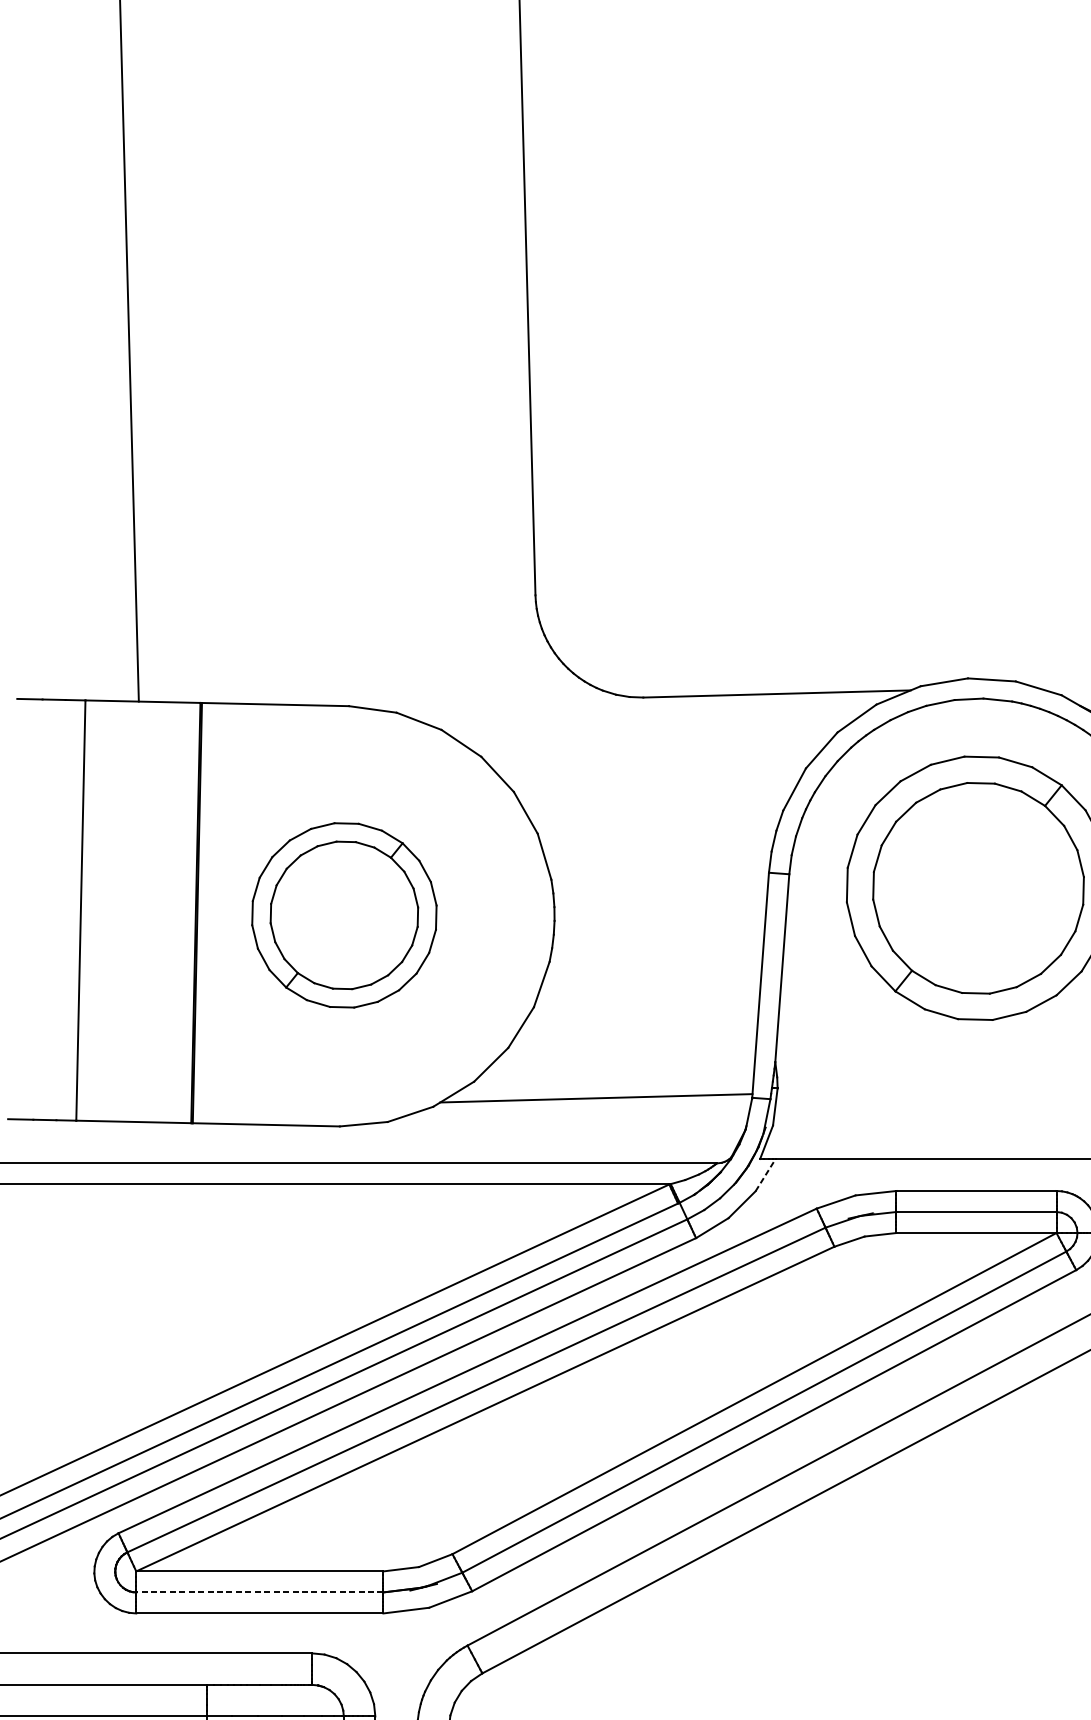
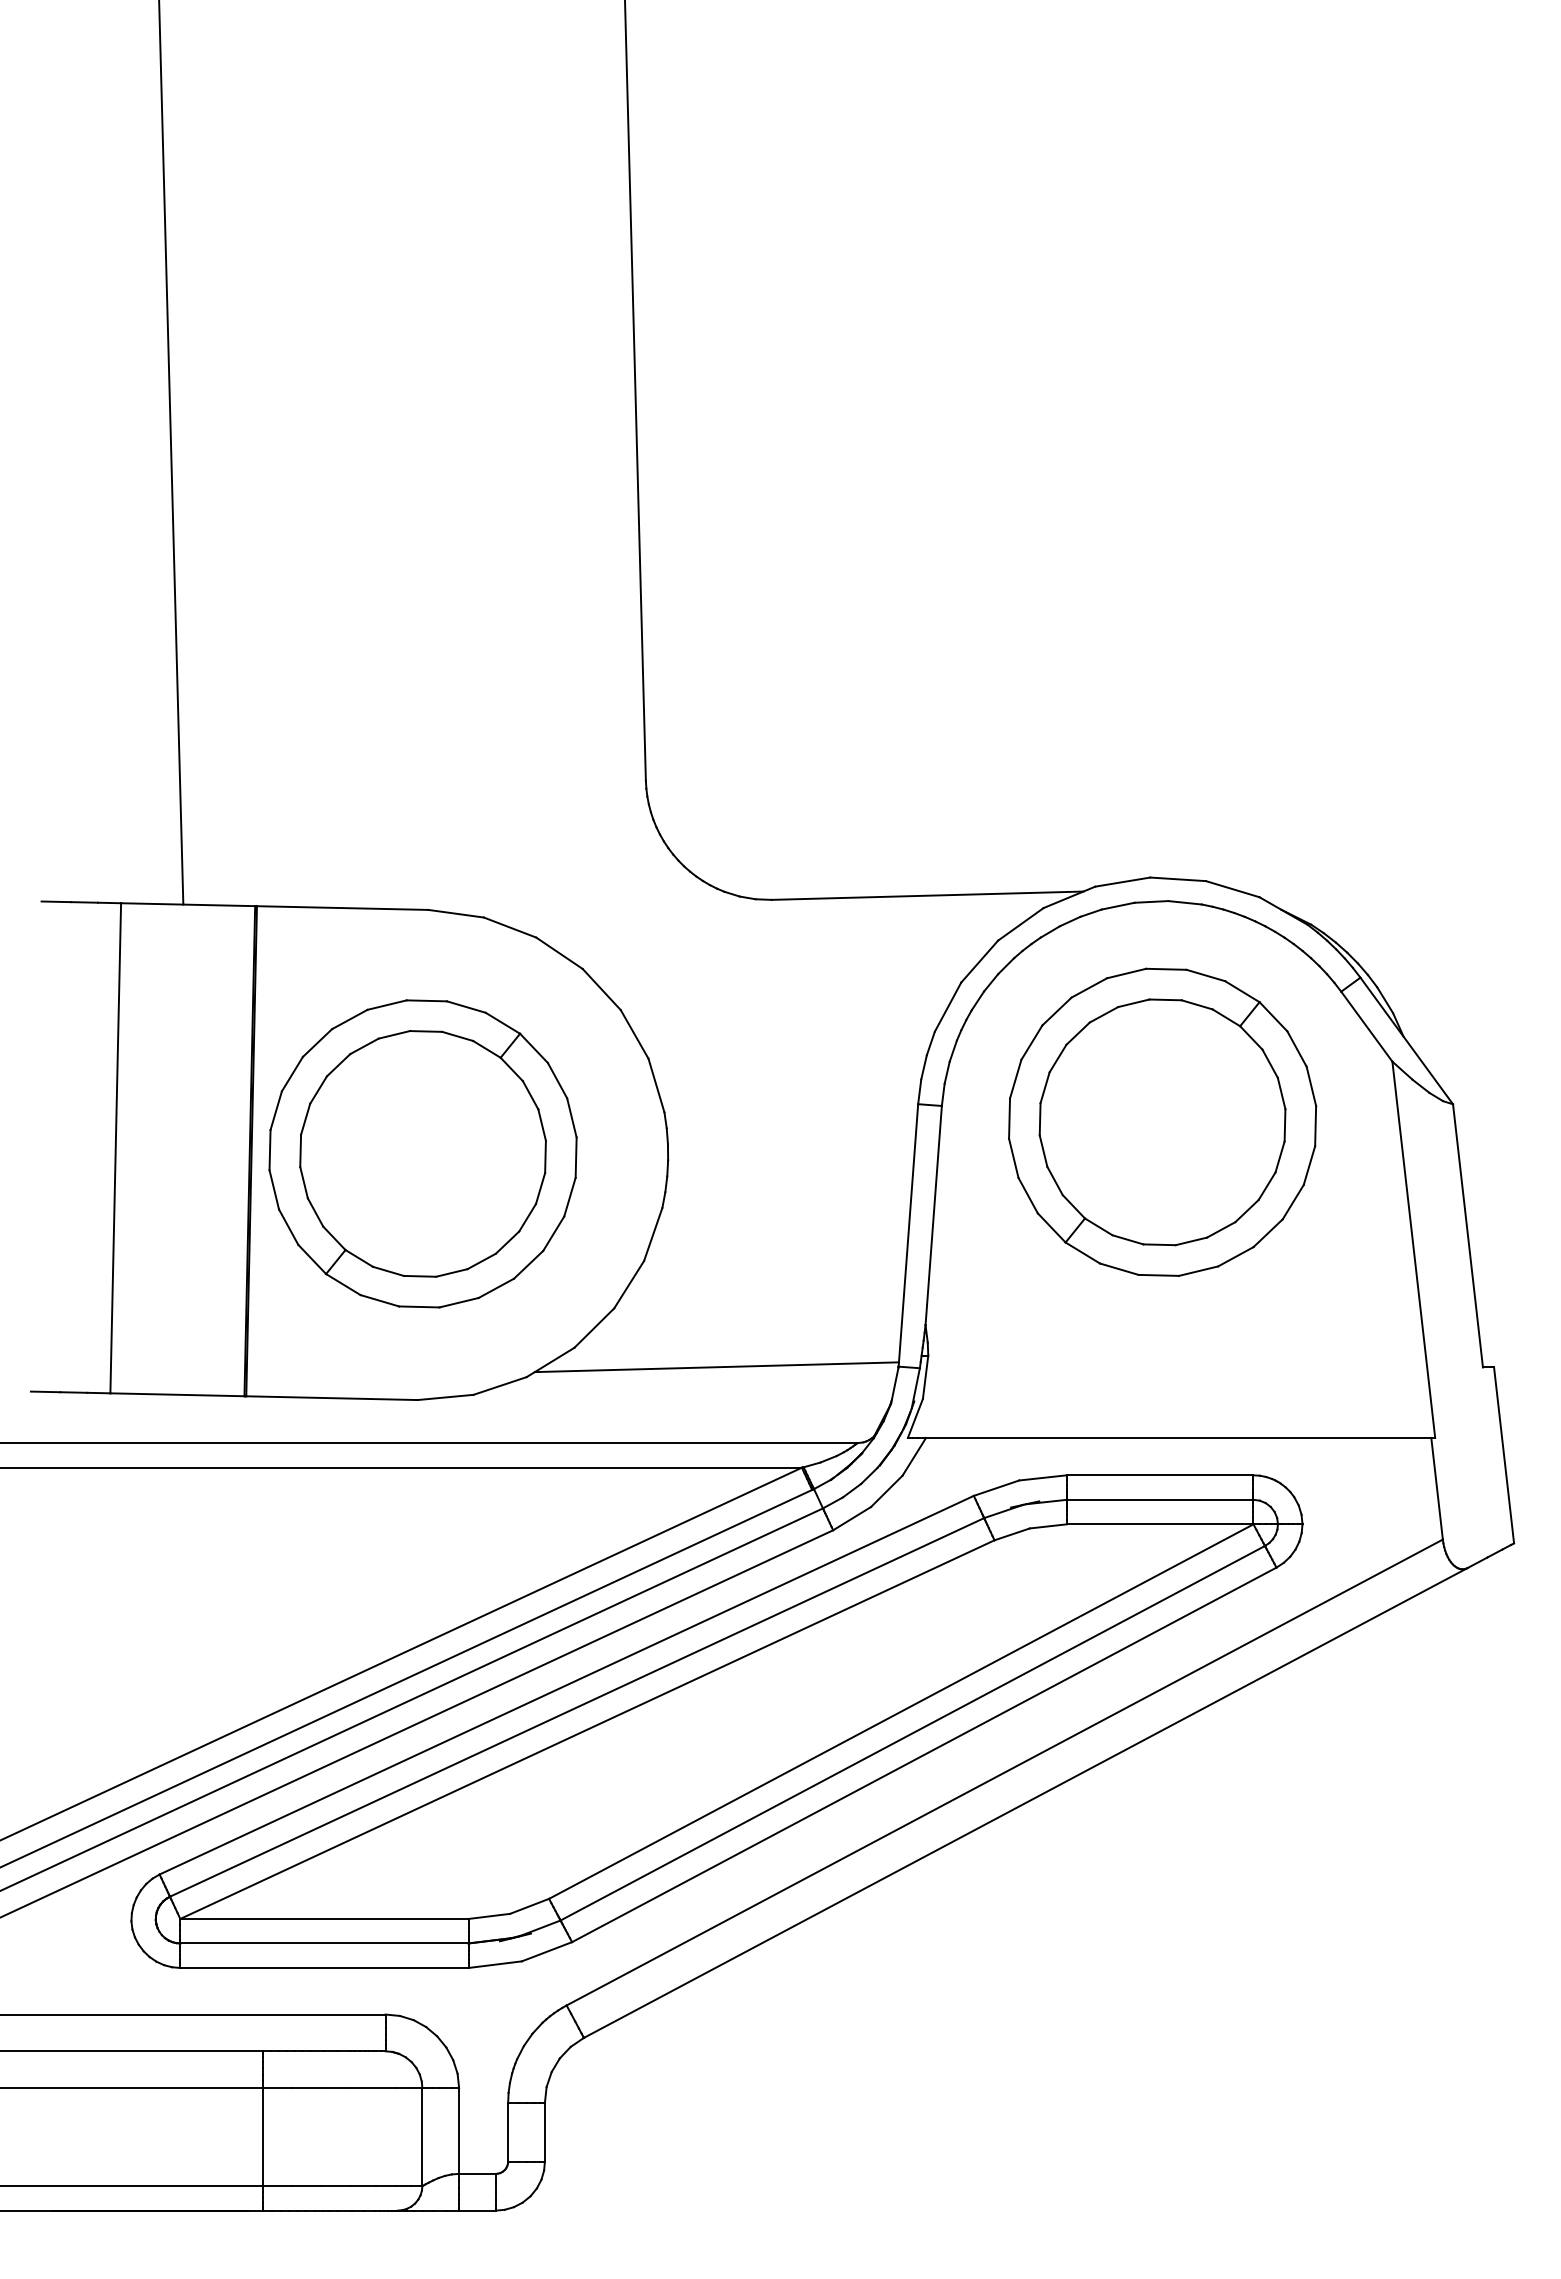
part: (343, 915) -> (422, 1153), size x1.43
line: (765, 1174) -> (914, 1456), dashed -> solid
line: (259, 1592) -> (323, 1943), dashed -> solid

